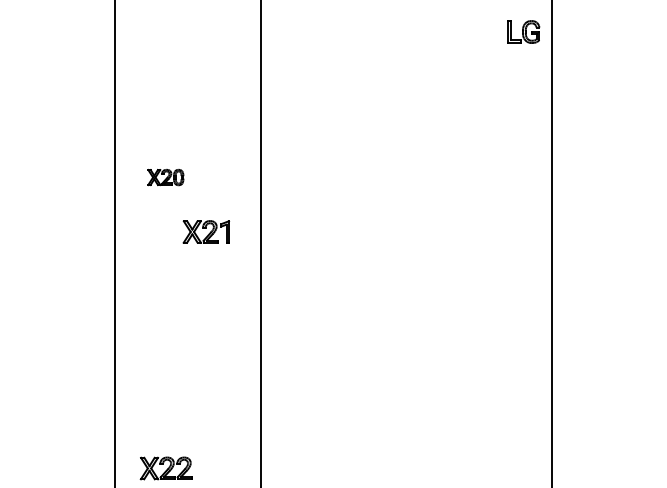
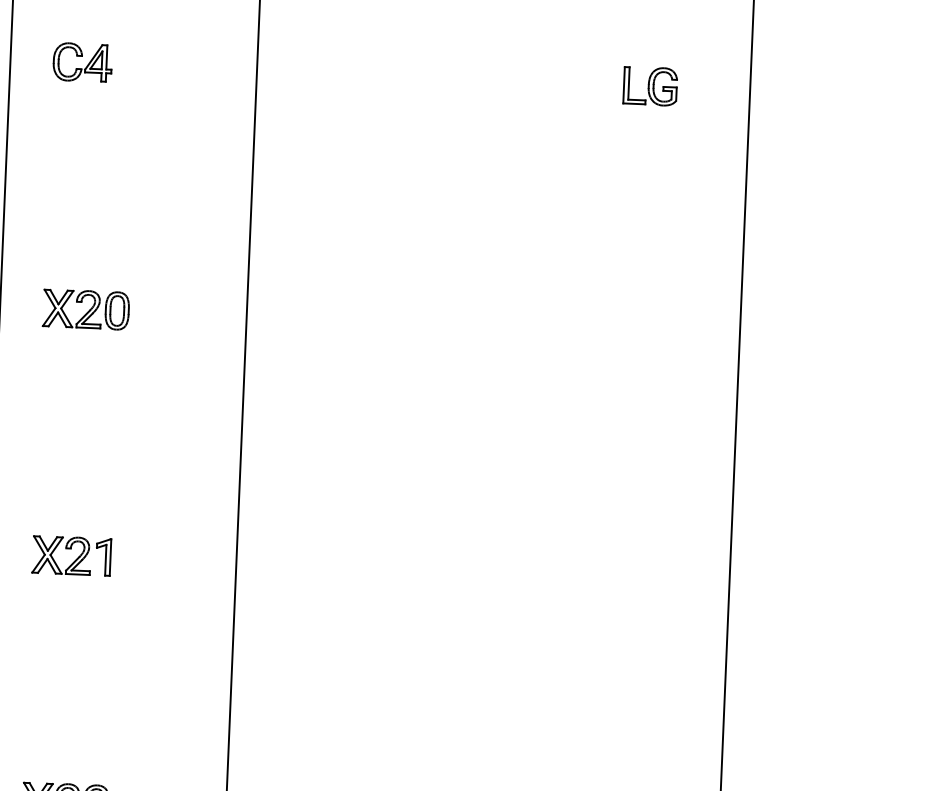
part: (157, 31) -> (82, 61), added
part: (523, 31) -> (649, 85), moved
part: (165, 177) -> (85, 309), size x1.43
part: (206, 231) -> (71, 555), moved

